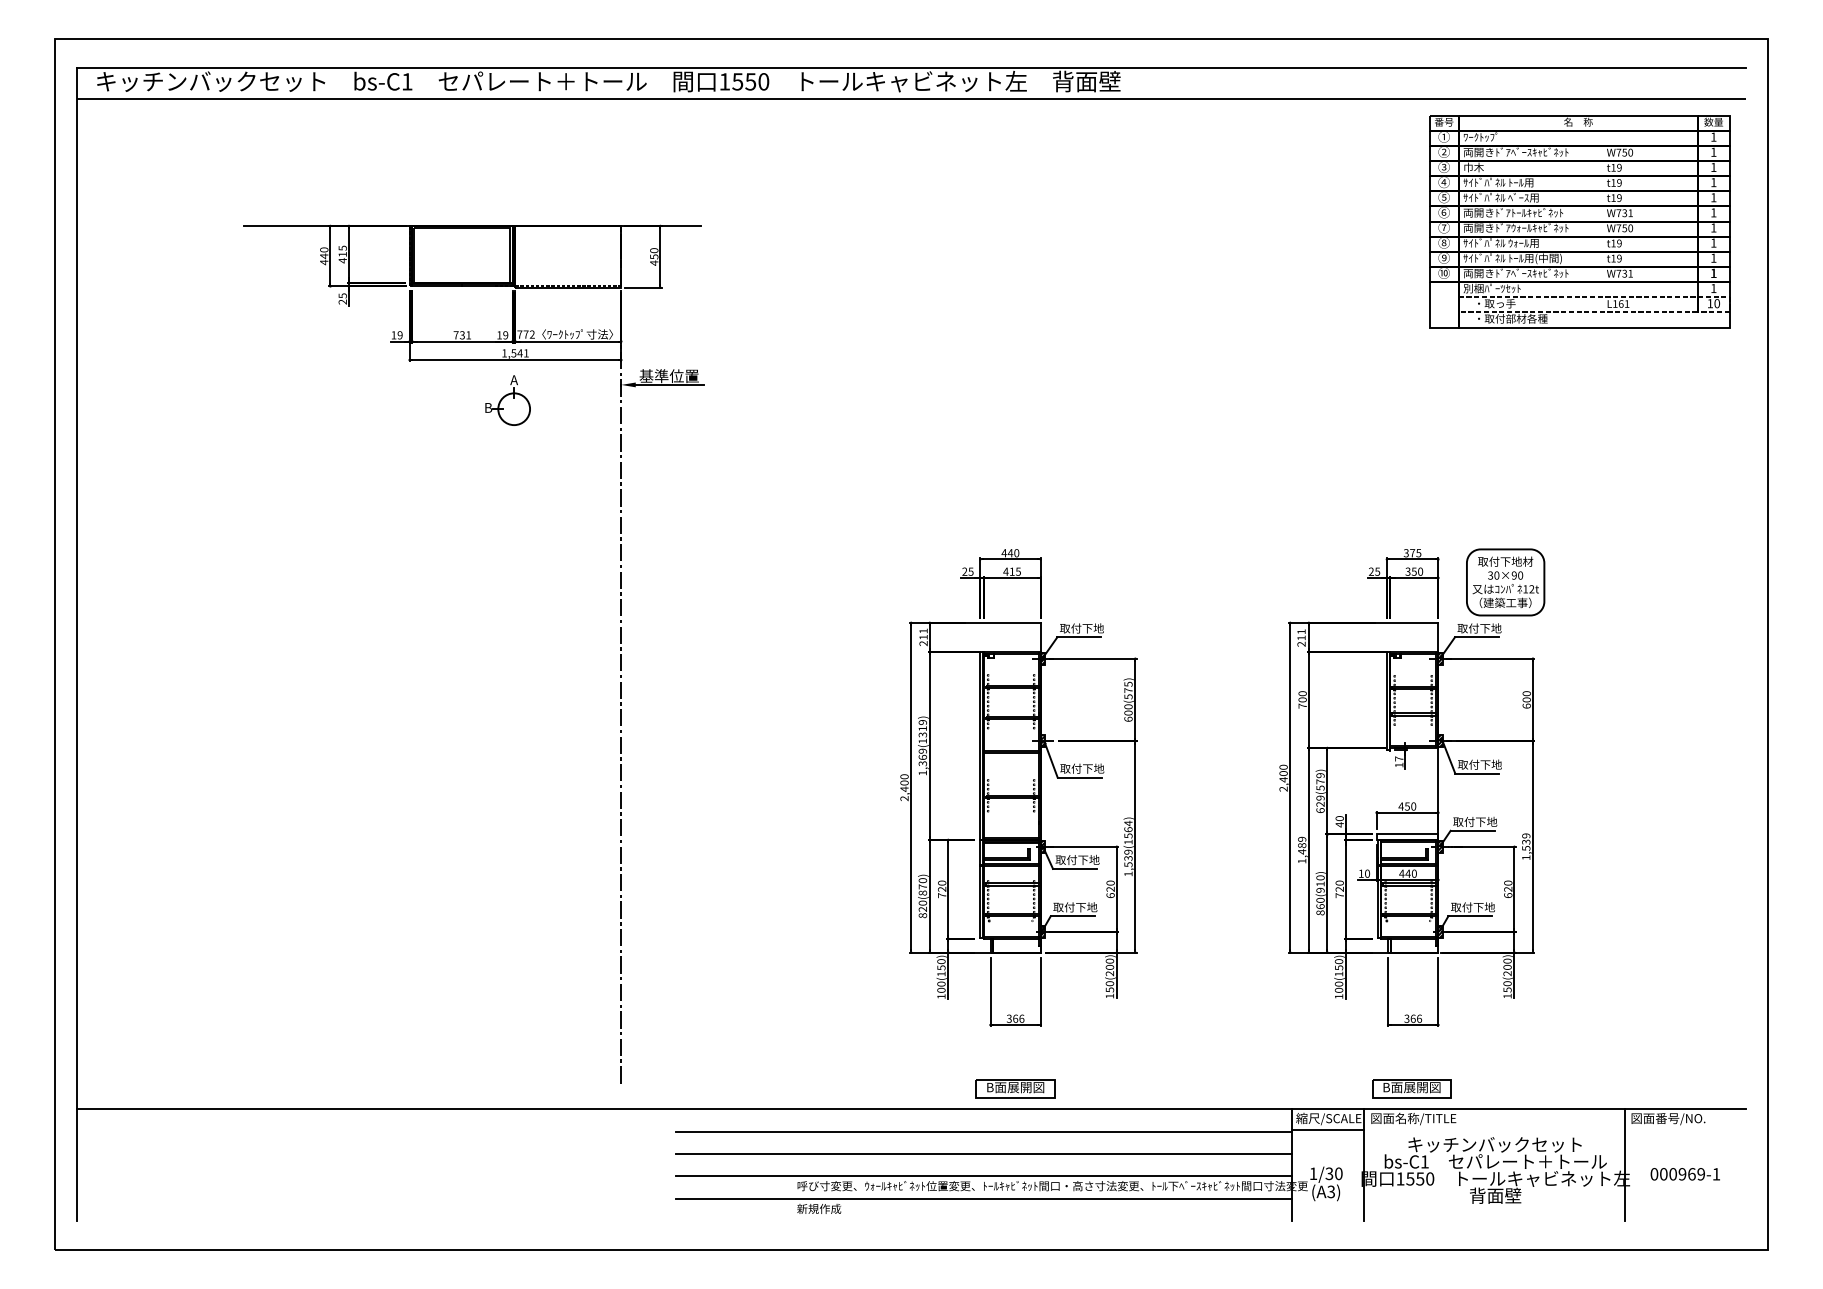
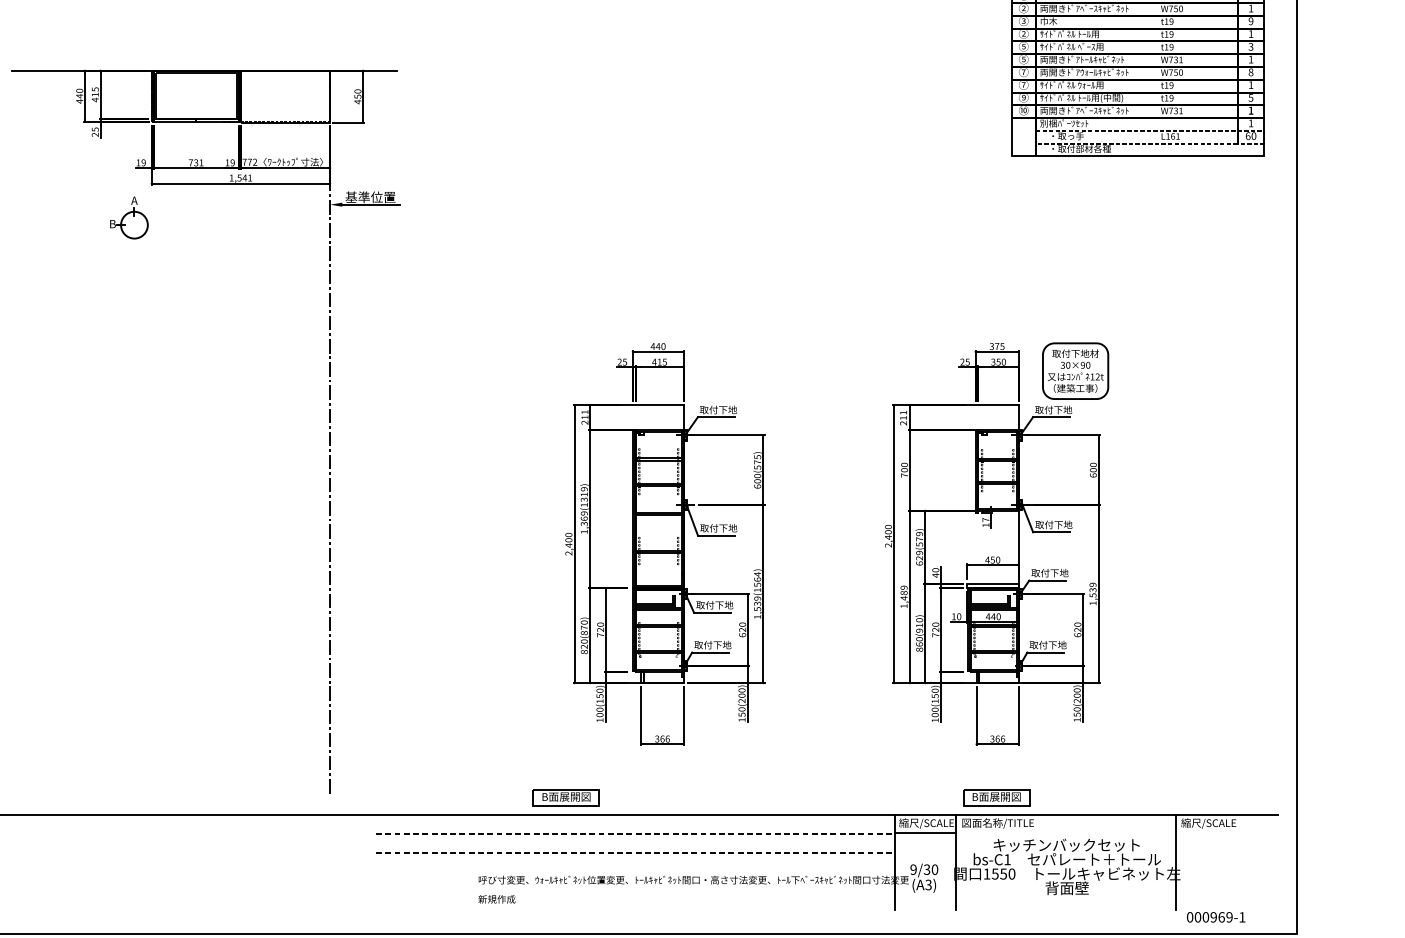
text: (1713, 167) -> (1250, 21), 1 -> 9
text: (1443, 182) -> (1023, 34), ④ -> ②
text: (1713, 197) -> (1250, 46), 1 -> 3
text: (1443, 212) -> (1023, 59), ⑥ -> ⑤
text: (1713, 227) -> (1250, 71), 1 -> 8
text: (1443, 242) -> (1023, 84), ⑧ -> ⑦
text: (1713, 257) -> (1250, 97), 1 -> 5
text: (1710, 303) -> (1248, 136), 10 -> 60
part: (507, 400) -> (128, 217), moved
part: (1015, 1088) -> (566, 797), moved
text: (1668, 1118) -> (1212, 823), 図面番号/NO. -> 縮尺/SCALE
line: (984, 1131) -> (636, 834), solid -> dashed
line: (984, 1153) -> (636, 852), solid -> dashed
text: (1313, 1173) -> (913, 869), 1/30 -> 9/30
text: (1684, 1174) -> (1215, 917), moved
line: (983, 1176) -> (635, 871), removed
line: (983, 1198) -> (635, 890), removed

